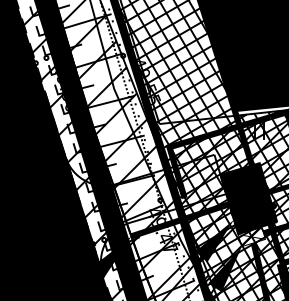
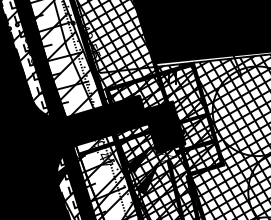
fill: (145, 213) -> (89, 138), added

